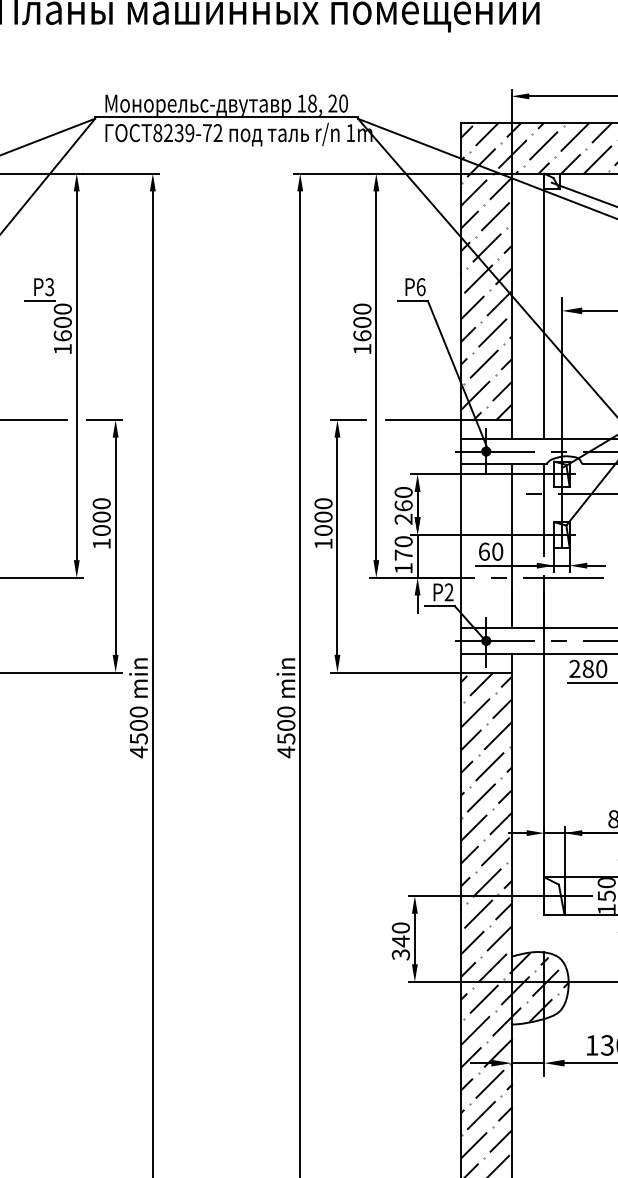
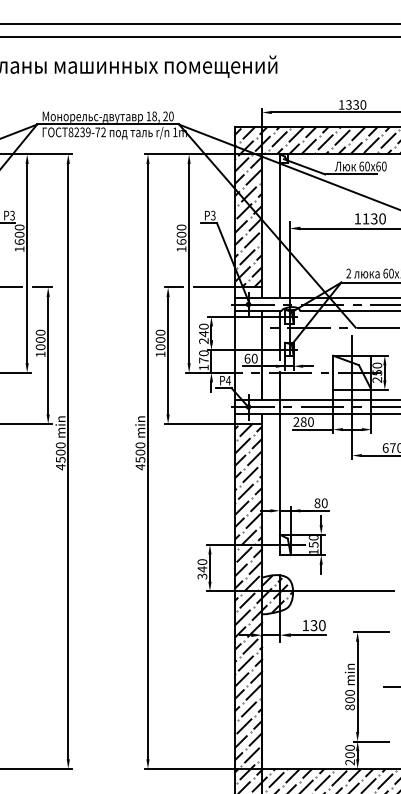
text: (421, 286) -> (213, 215), P6 -> P3
text: (402, 505) -> (203, 333), 260 -> 240
text: (449, 592) -> (228, 380), P2 -> P4

